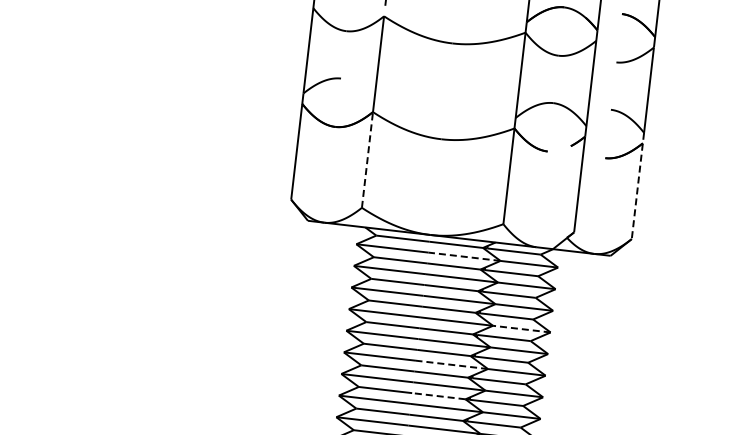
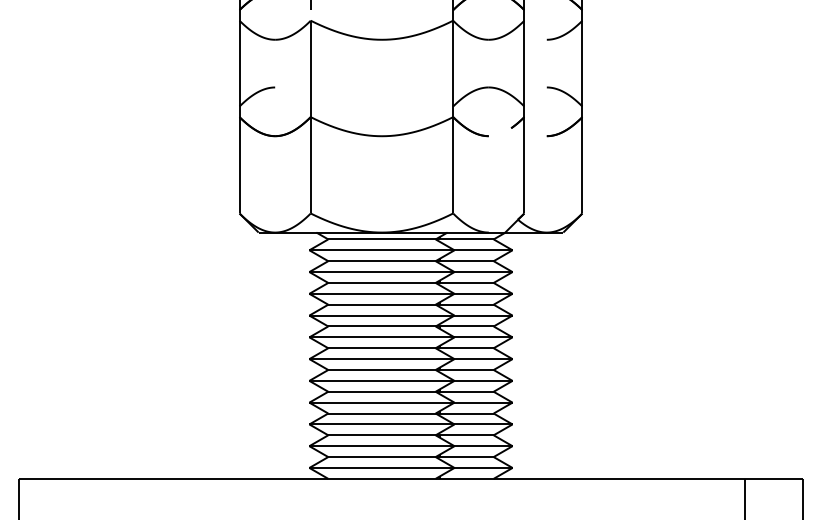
line: (367, 159) -> (310, 164), dashed -> solid
line: (637, 186) -> (582, 160), dashed -> solid
line: (463, 256) -> (417, 250), dashed -> solid
line: (521, 329) -> (483, 315), dashed -> solid
line: (451, 365) -> (417, 359), dashed -> solid
line: (438, 395) -> (408, 391), dashed -> solid

